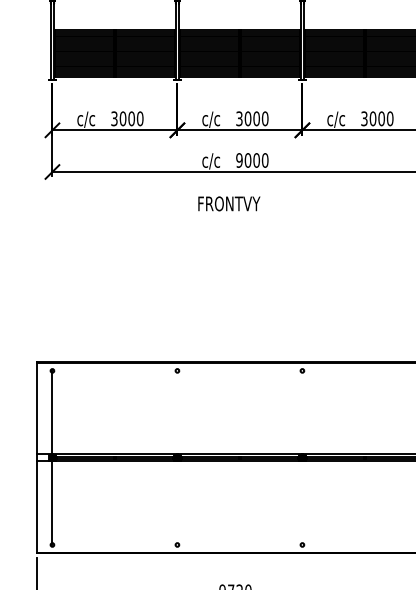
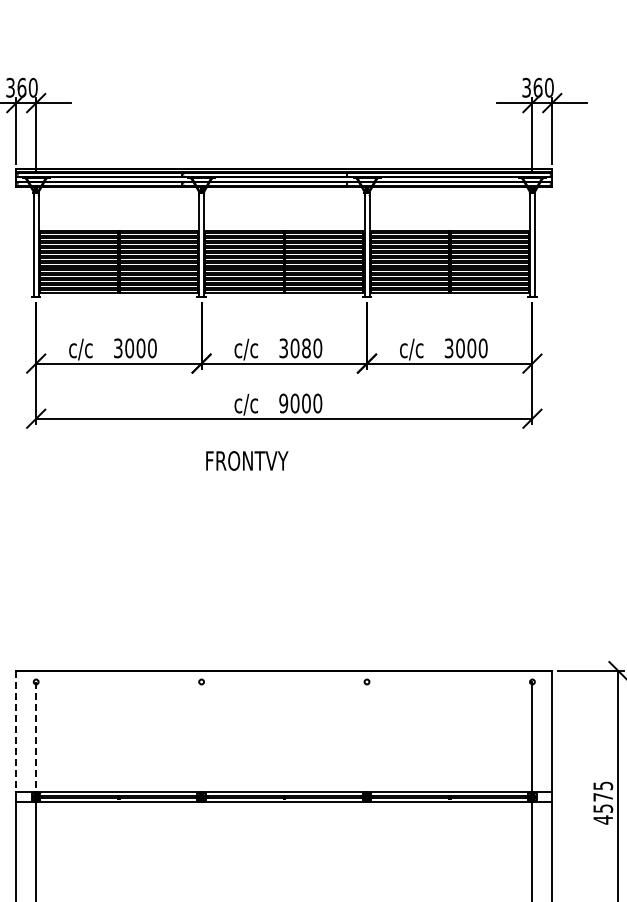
text: (256, 118) -> (306, 348), 3000 -> 3080
text: (229, 203) -> (247, 460), moved
line: (37, 408) -> (16, 731), solid -> dashed
line: (52, 414) -> (36, 739), solid -> dashed

